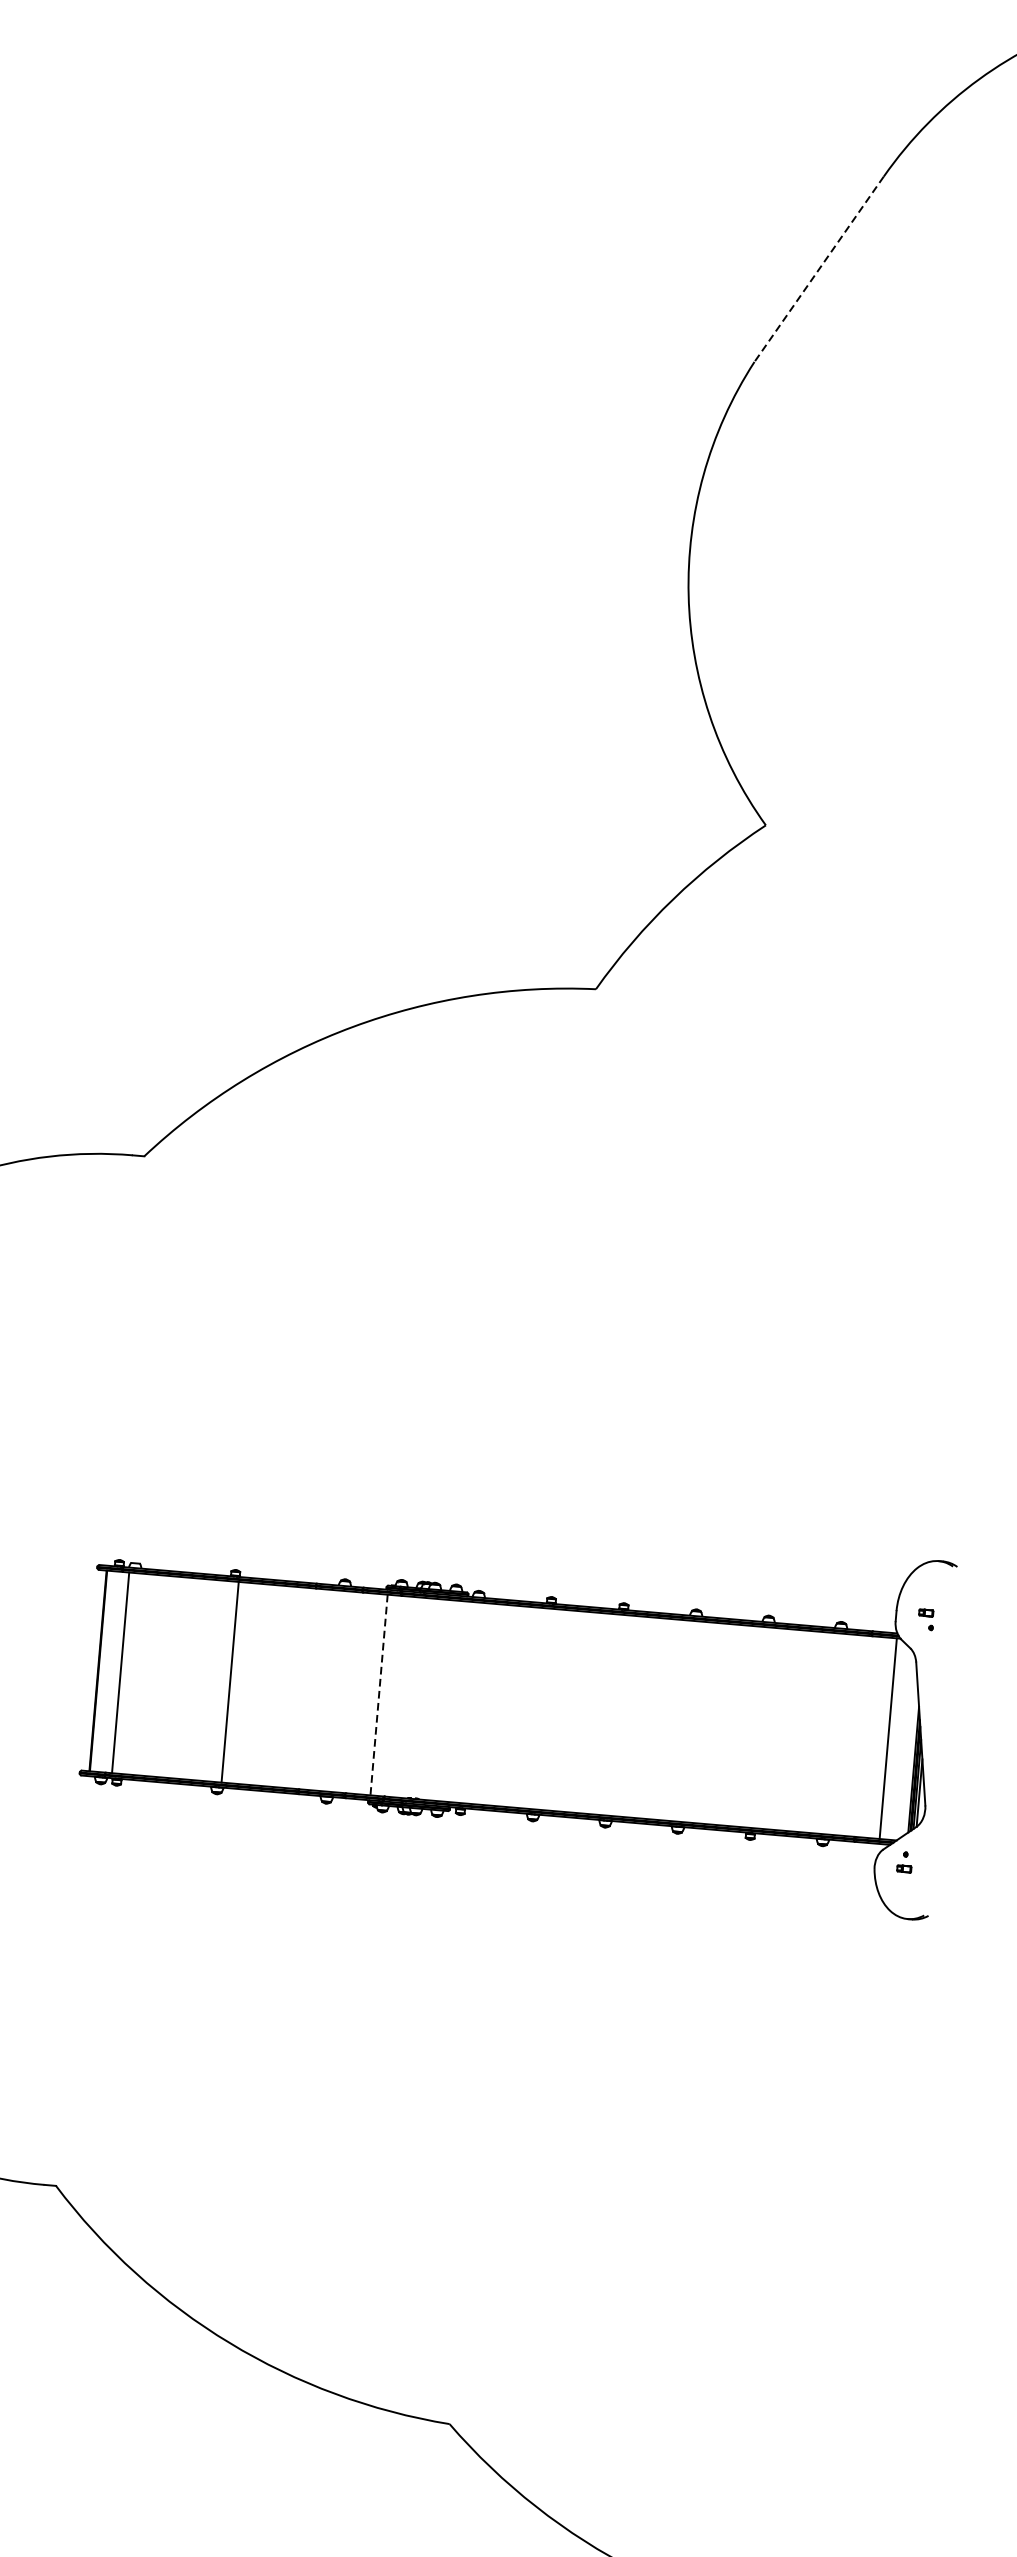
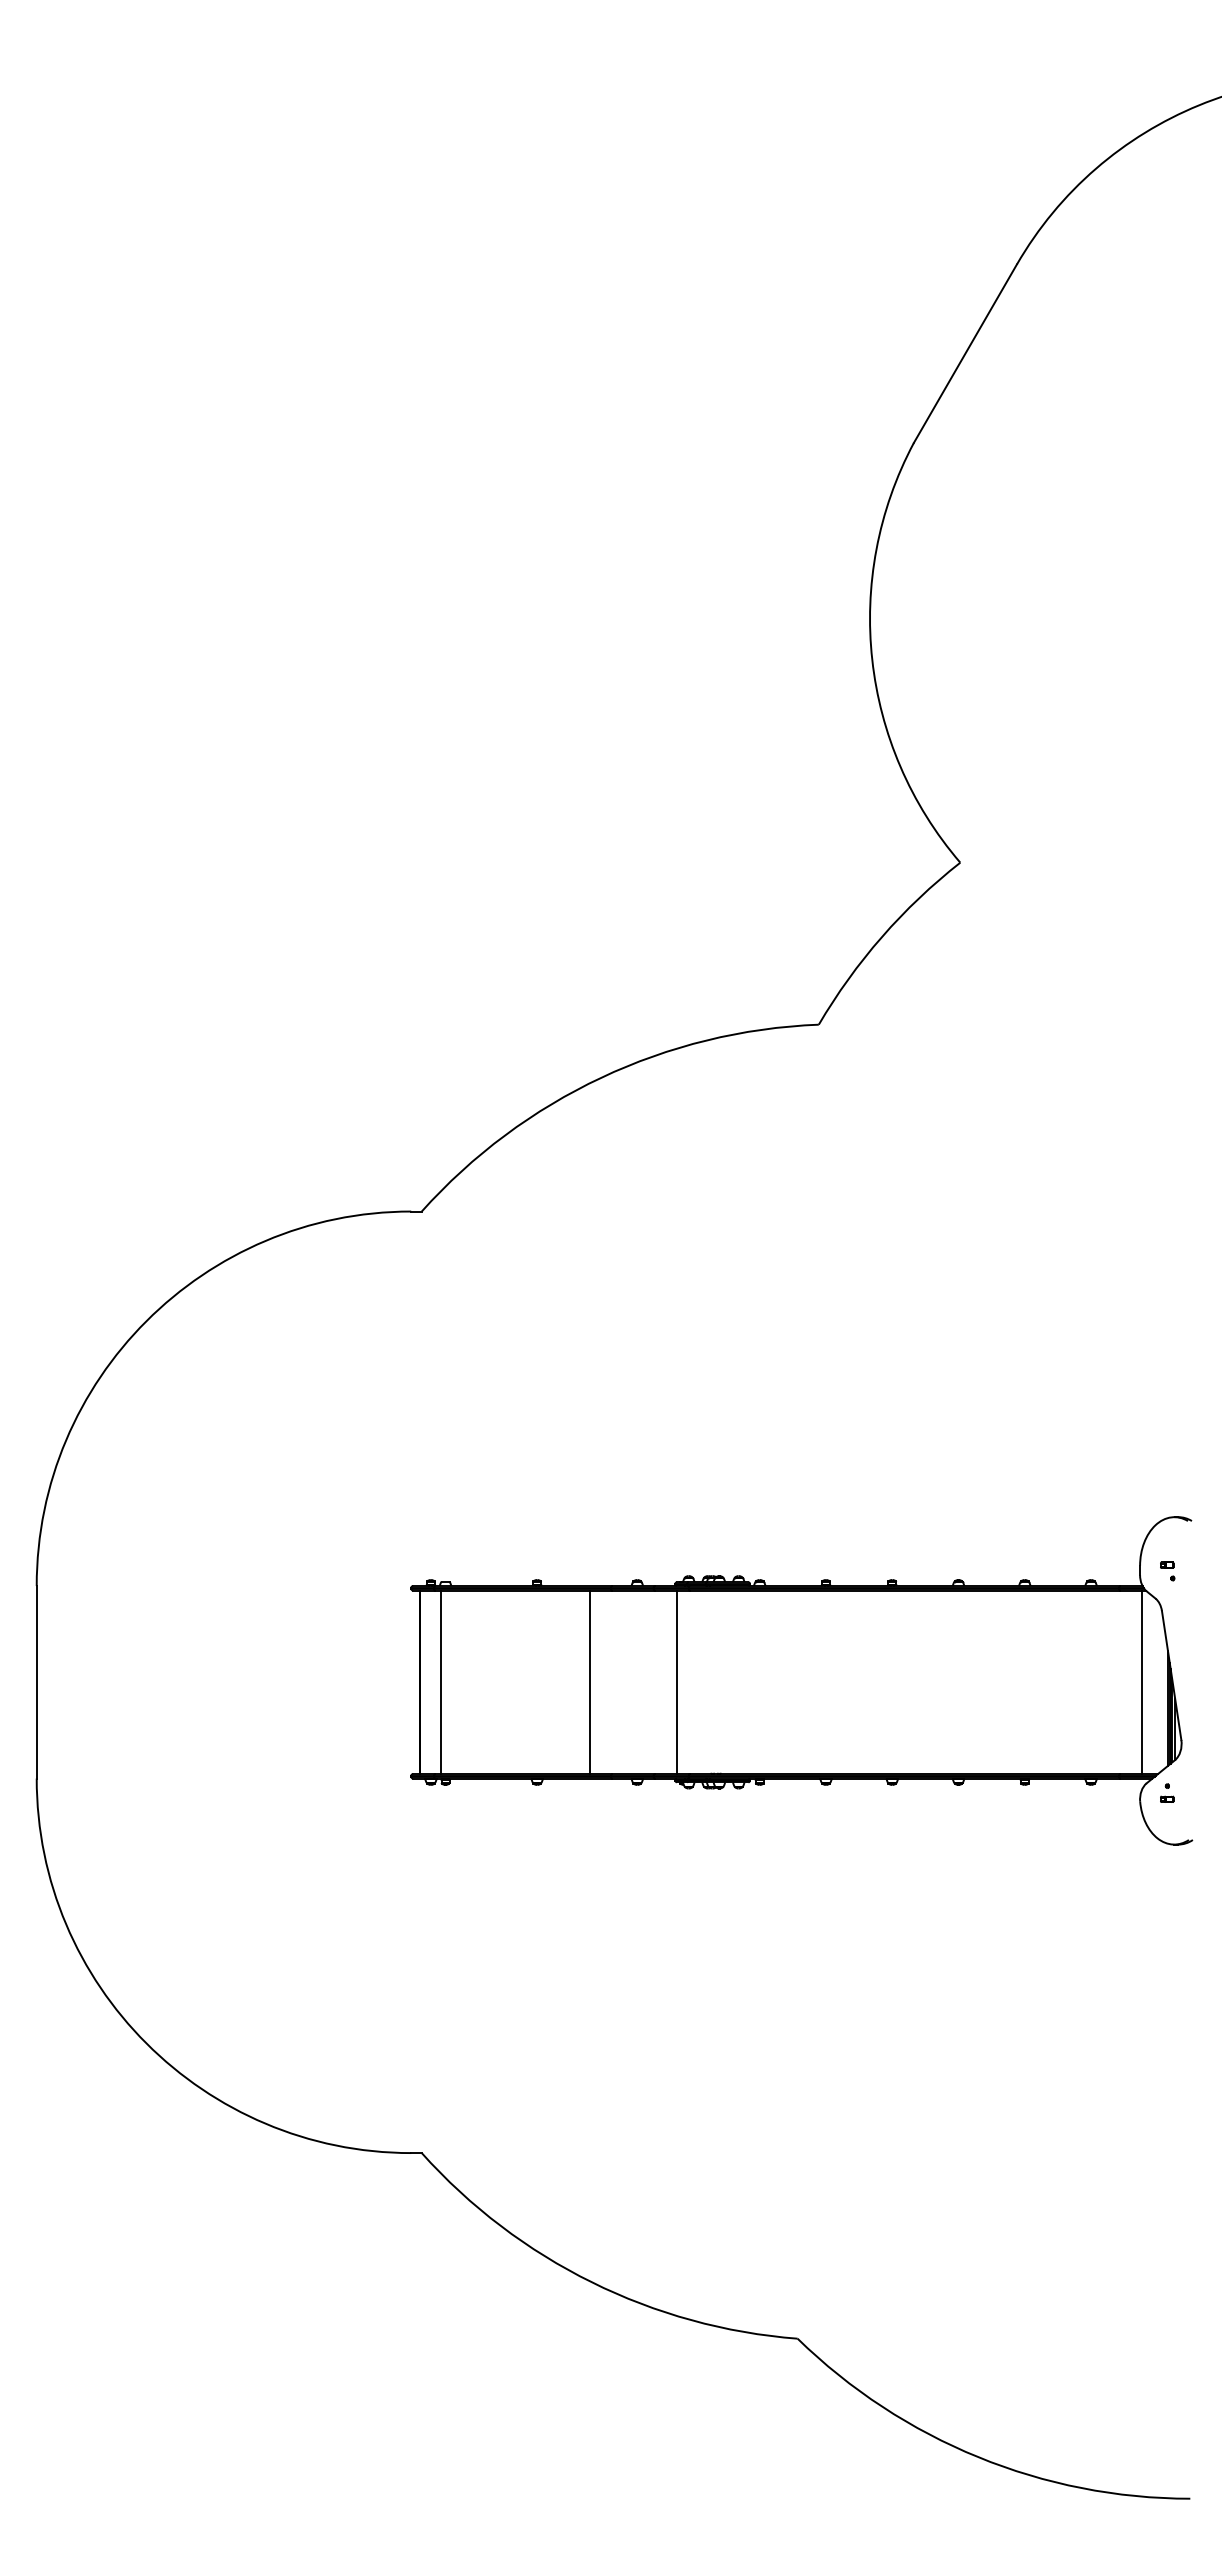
line: (819, 269) -> (965, 353), dashed -> solid
line: (229, 1682) -> (589, 1682), moved
line: (378, 1695) -> (676, 1682), dashed -> solid

